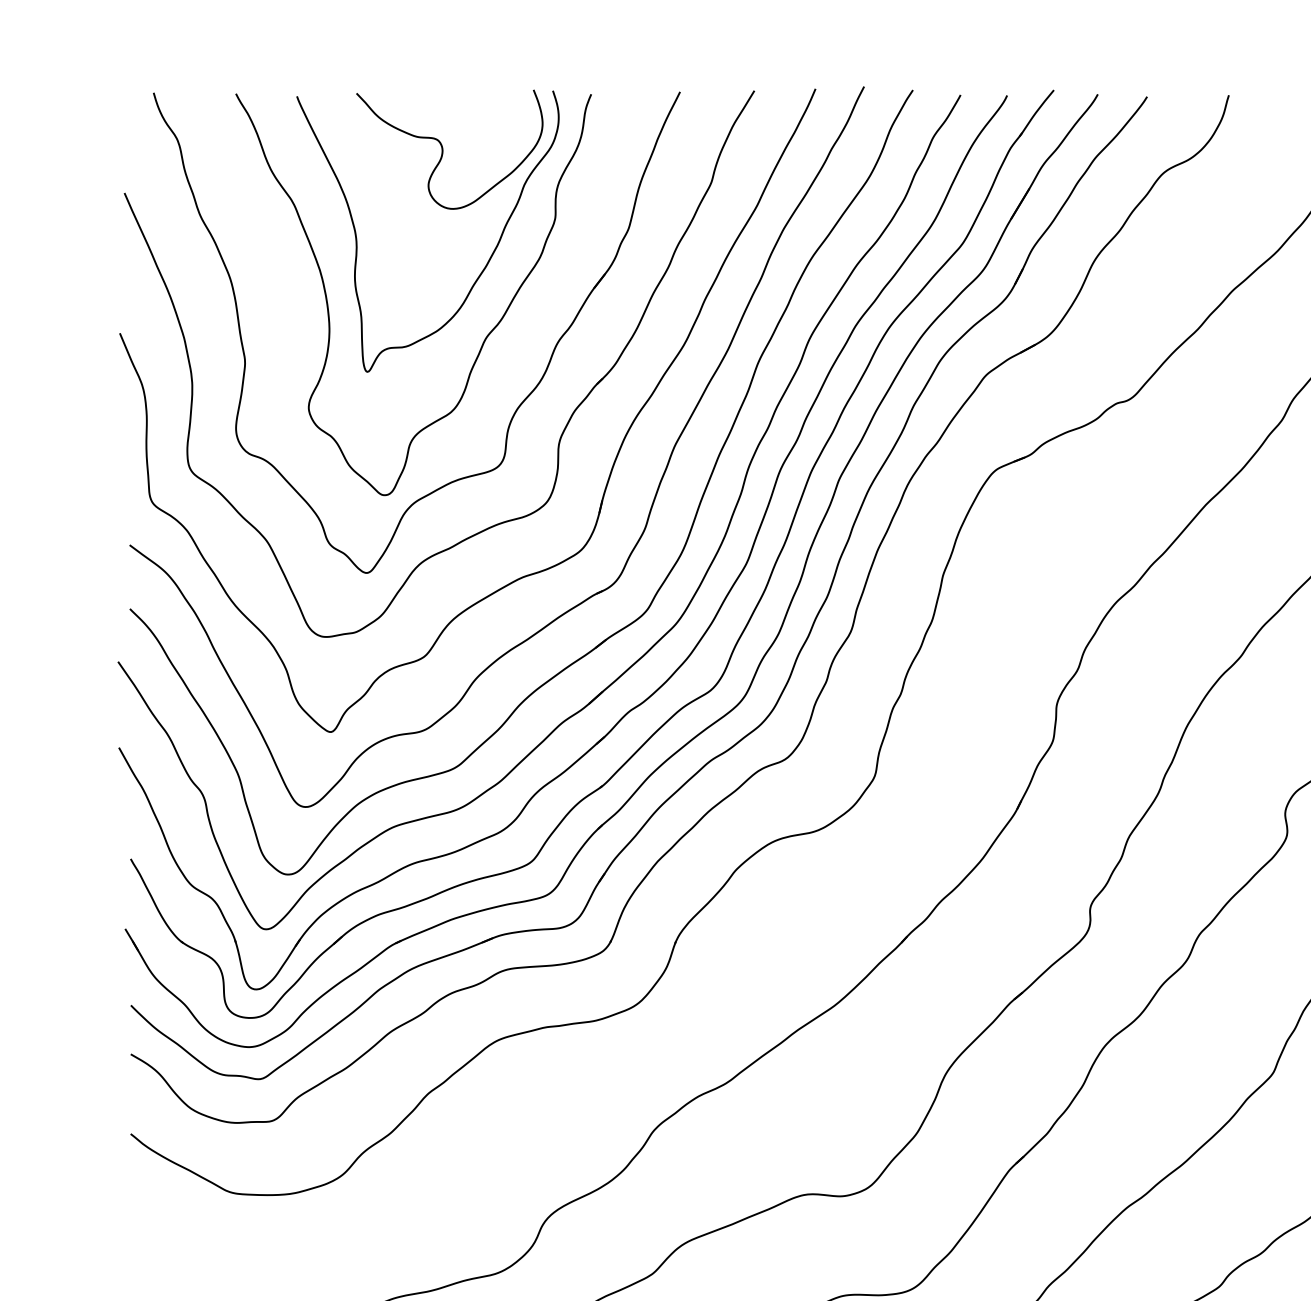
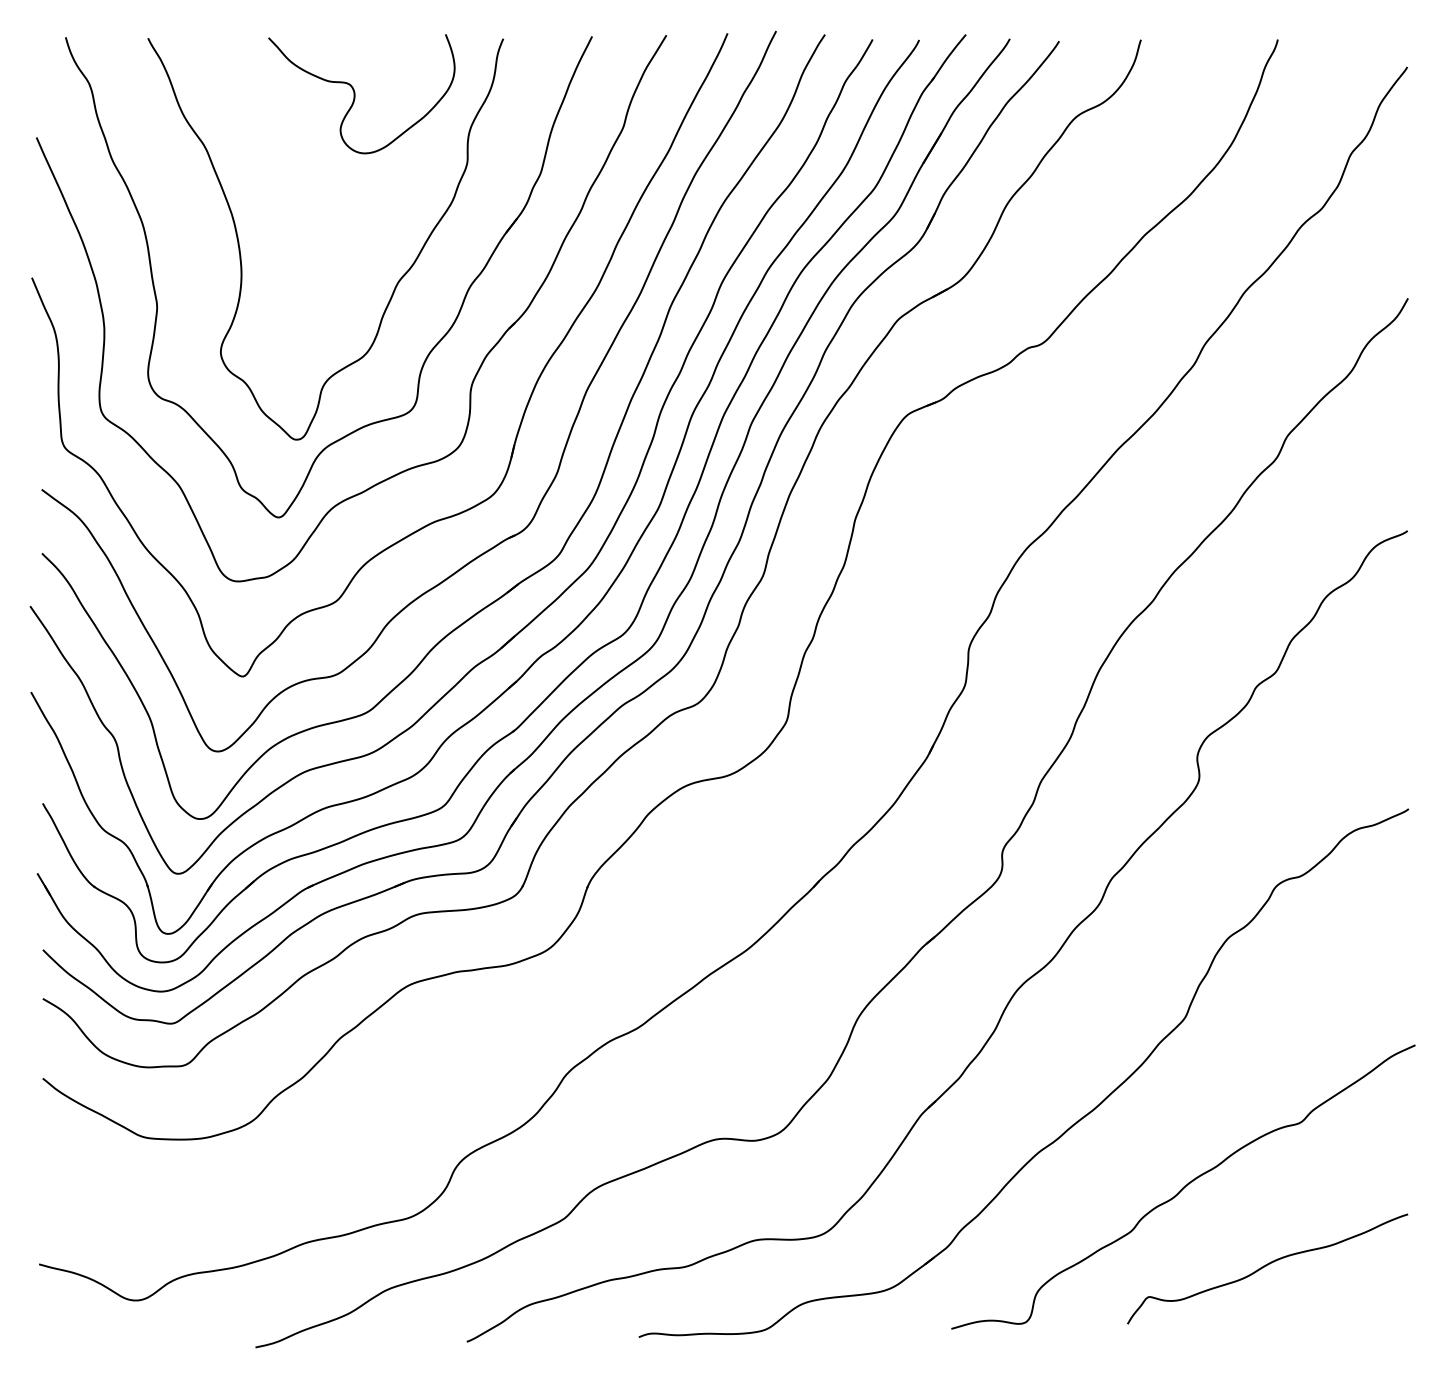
curve: (485, 265) -> (397, 209), removed

